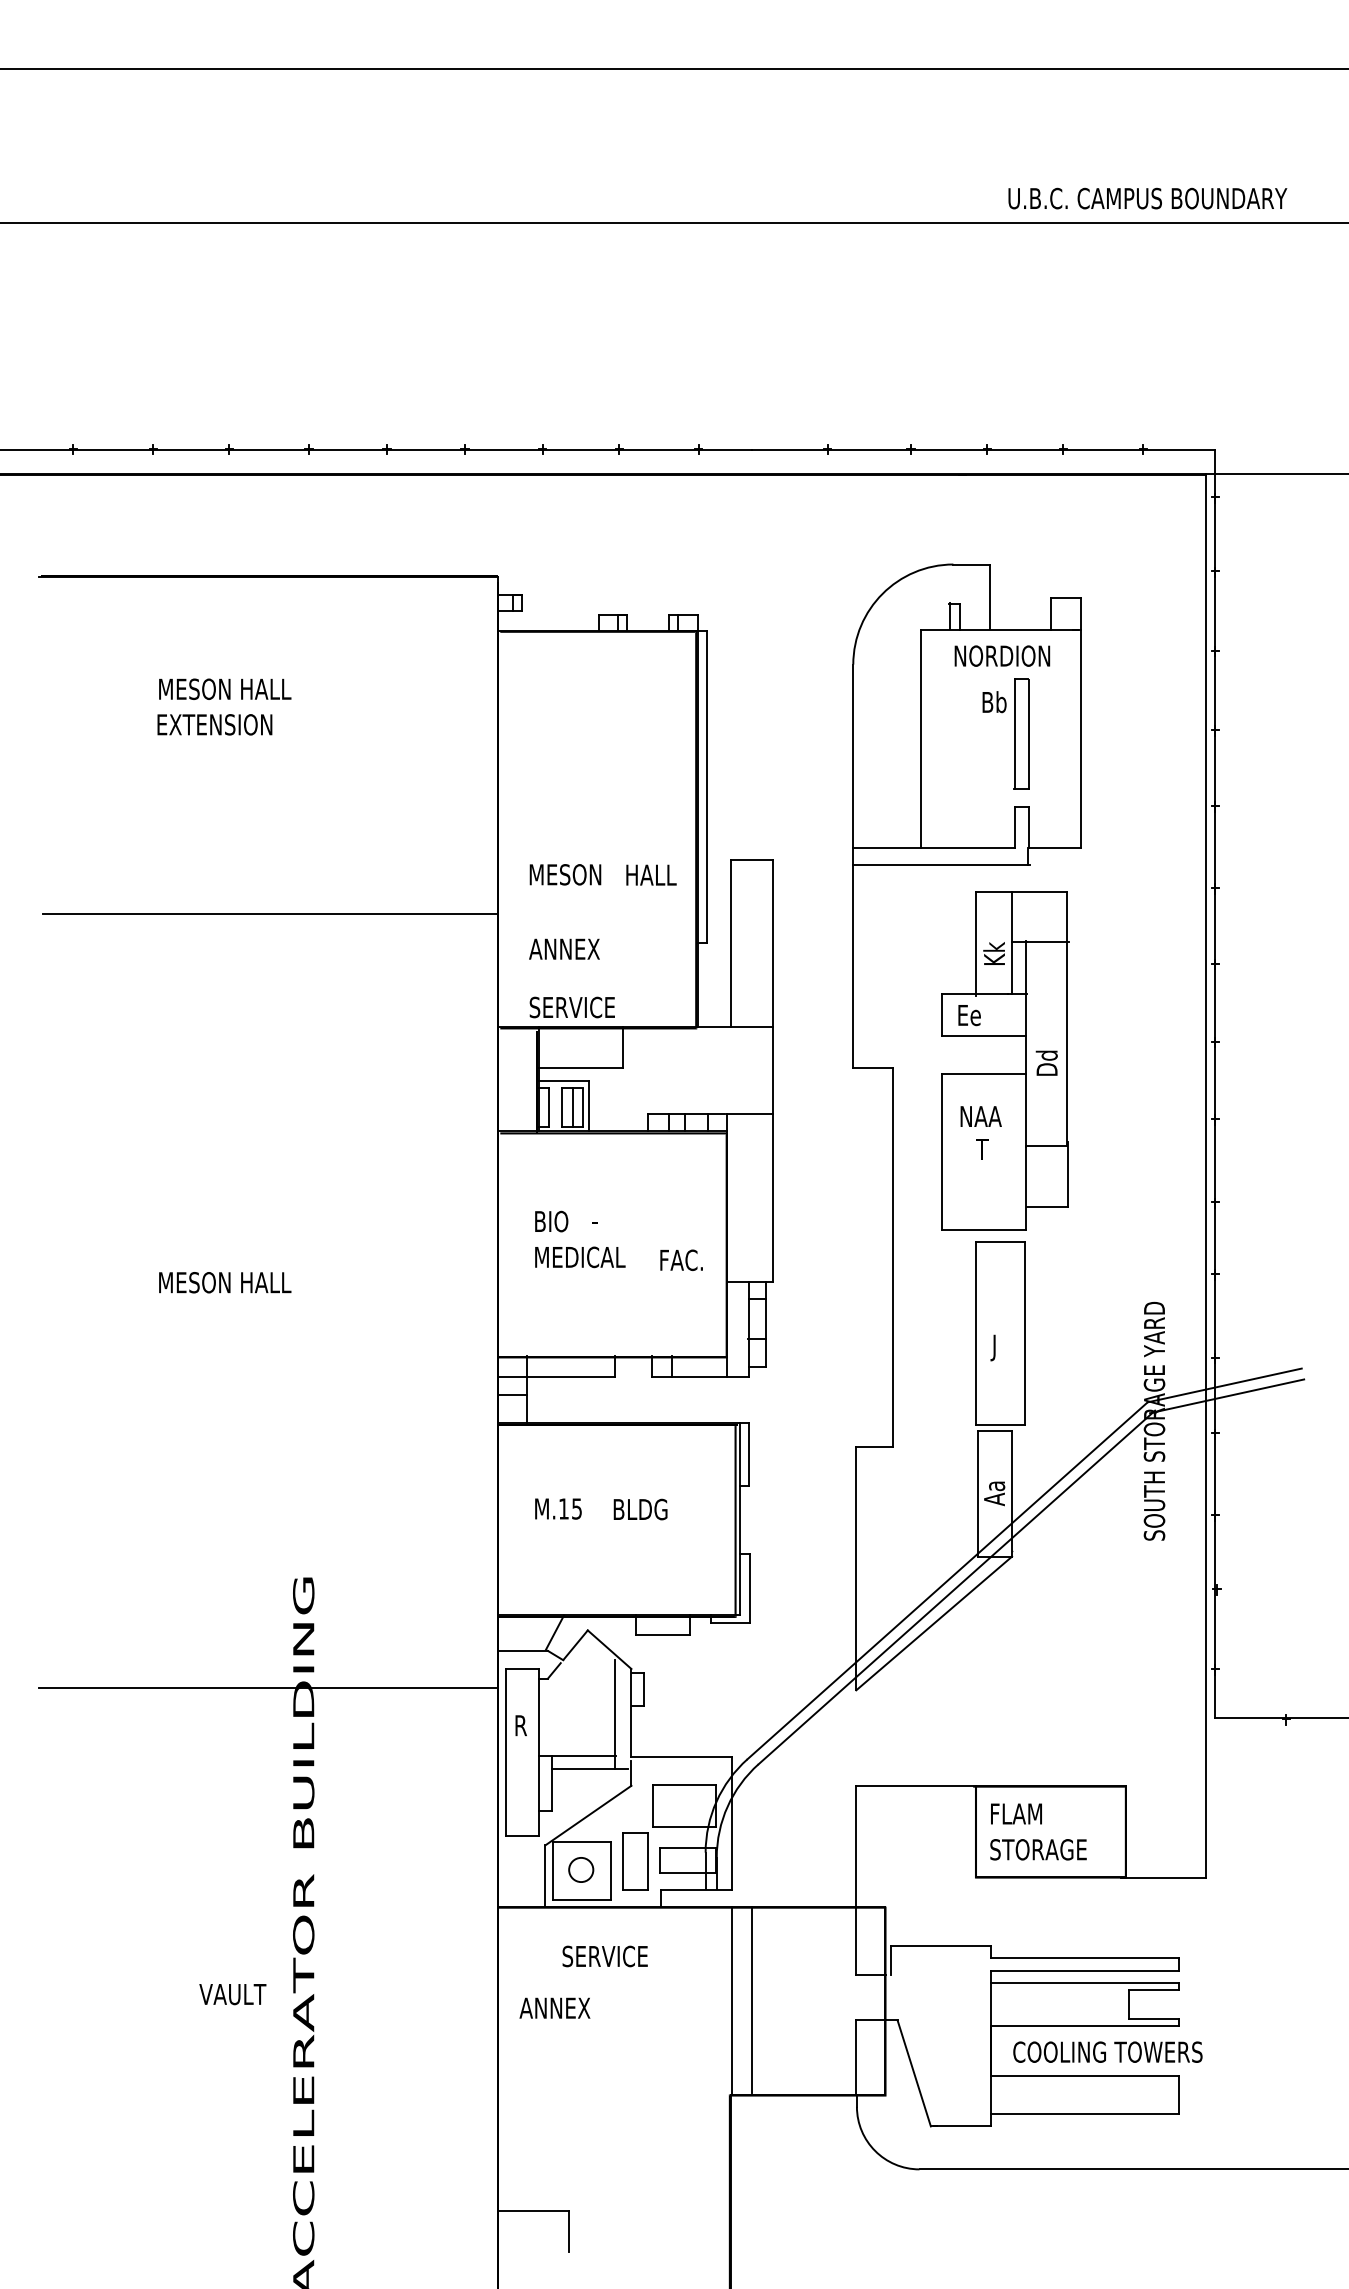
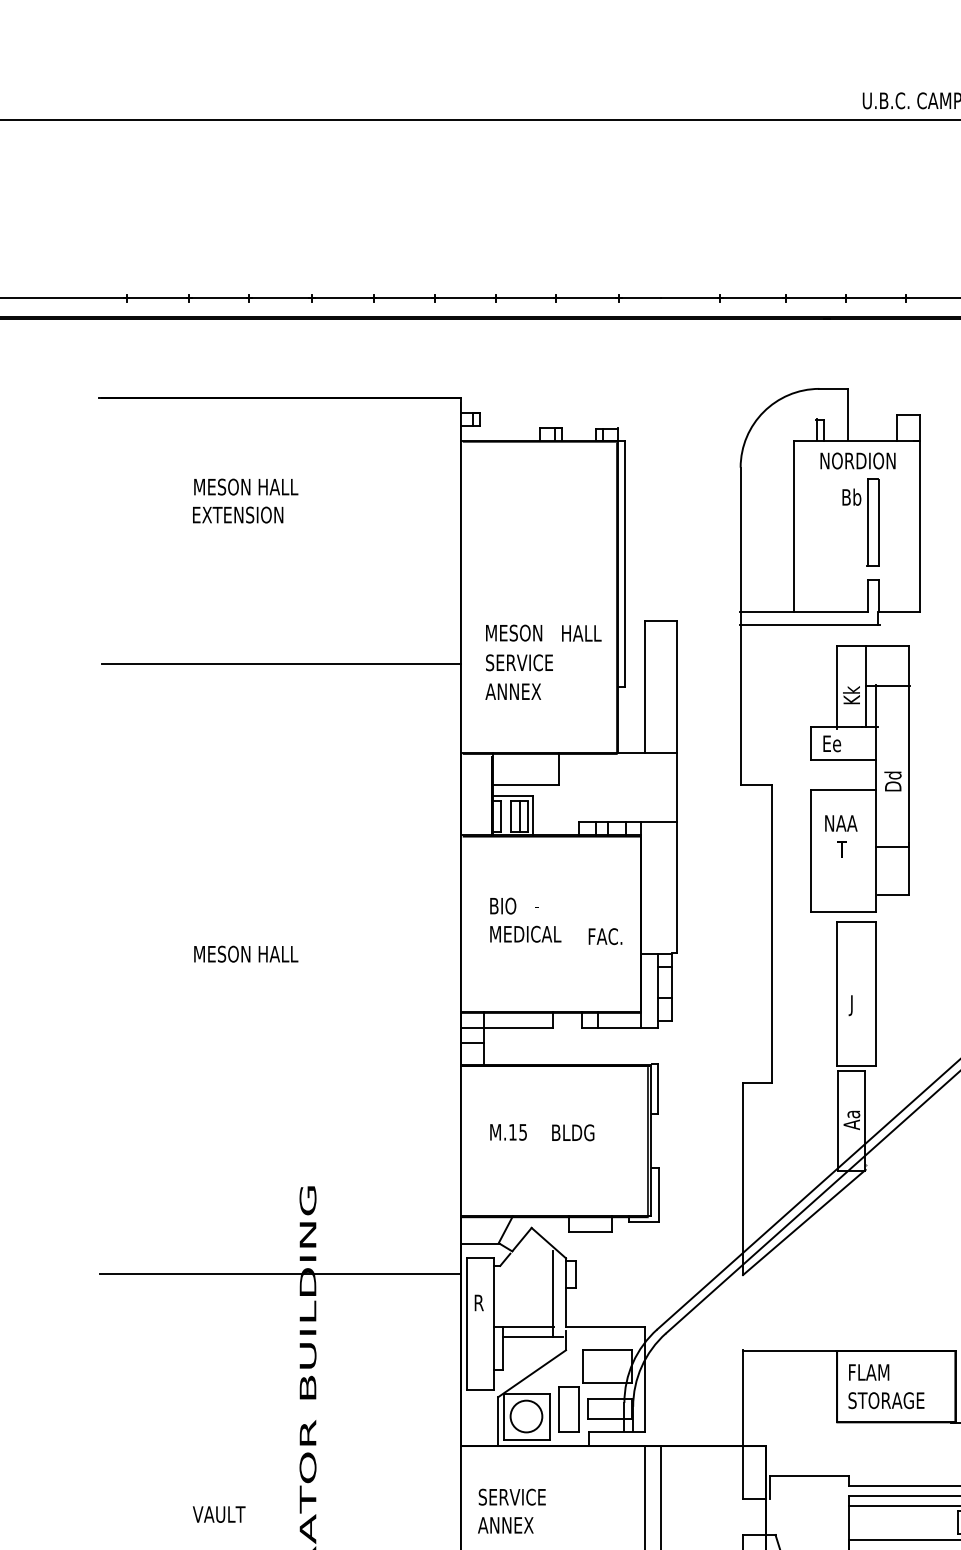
text: (571, 1007) -> (518, 662), moved
circle: (581, 1869) -> (526, 1416), size x1.67
text: (604, 1956) -> (511, 1497), moved
text: (232, 1994) -> (218, 1514), moved

